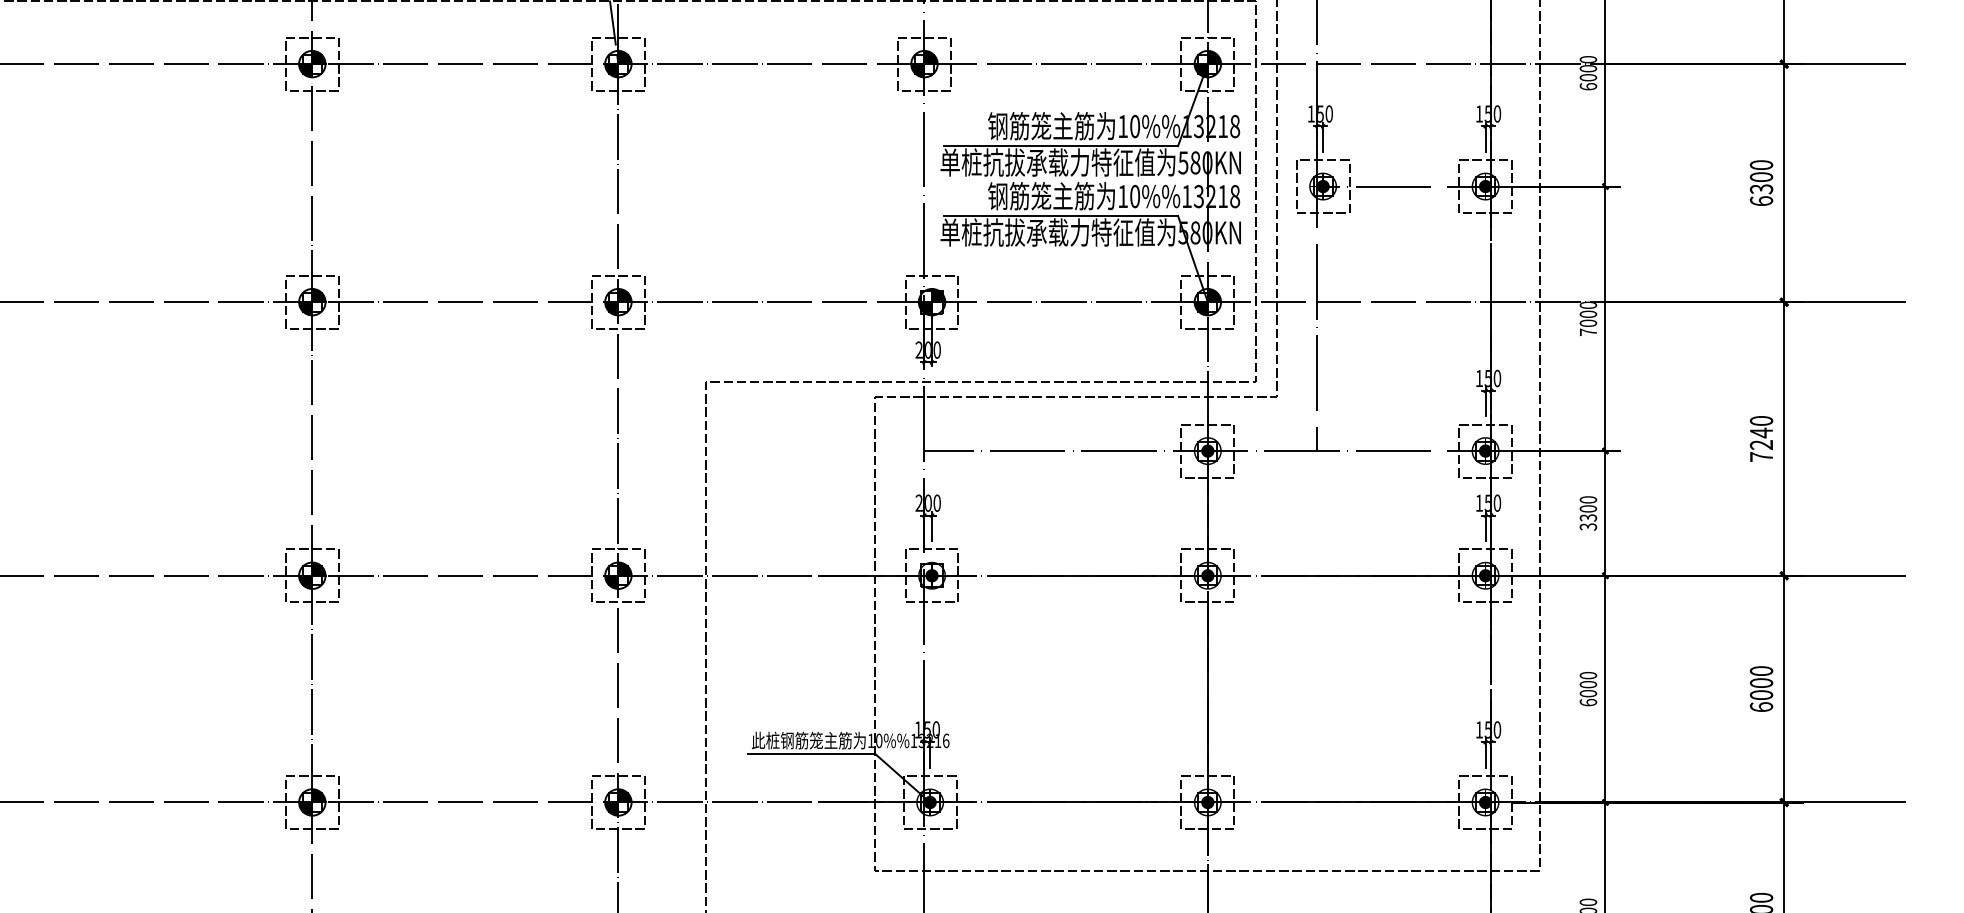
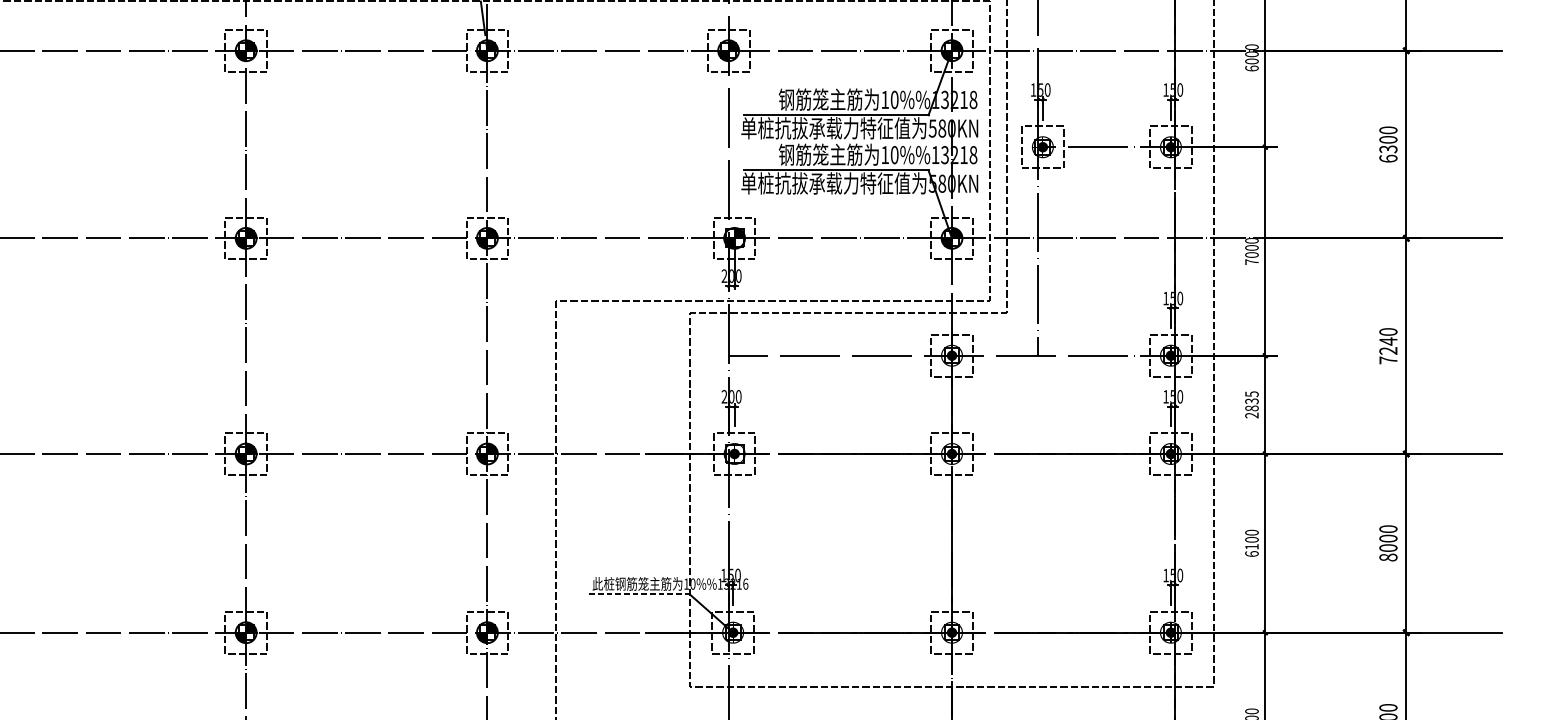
text: (1588, 513) -> (1252, 404), 3300 -> 2835
text: (1588, 693) -> (1252, 546), 6000 -> 6100
text: (1761, 707) -> (1388, 557), 6000 -> 8000
line: (811, 753) -> (639, 594), solid -> dashed

